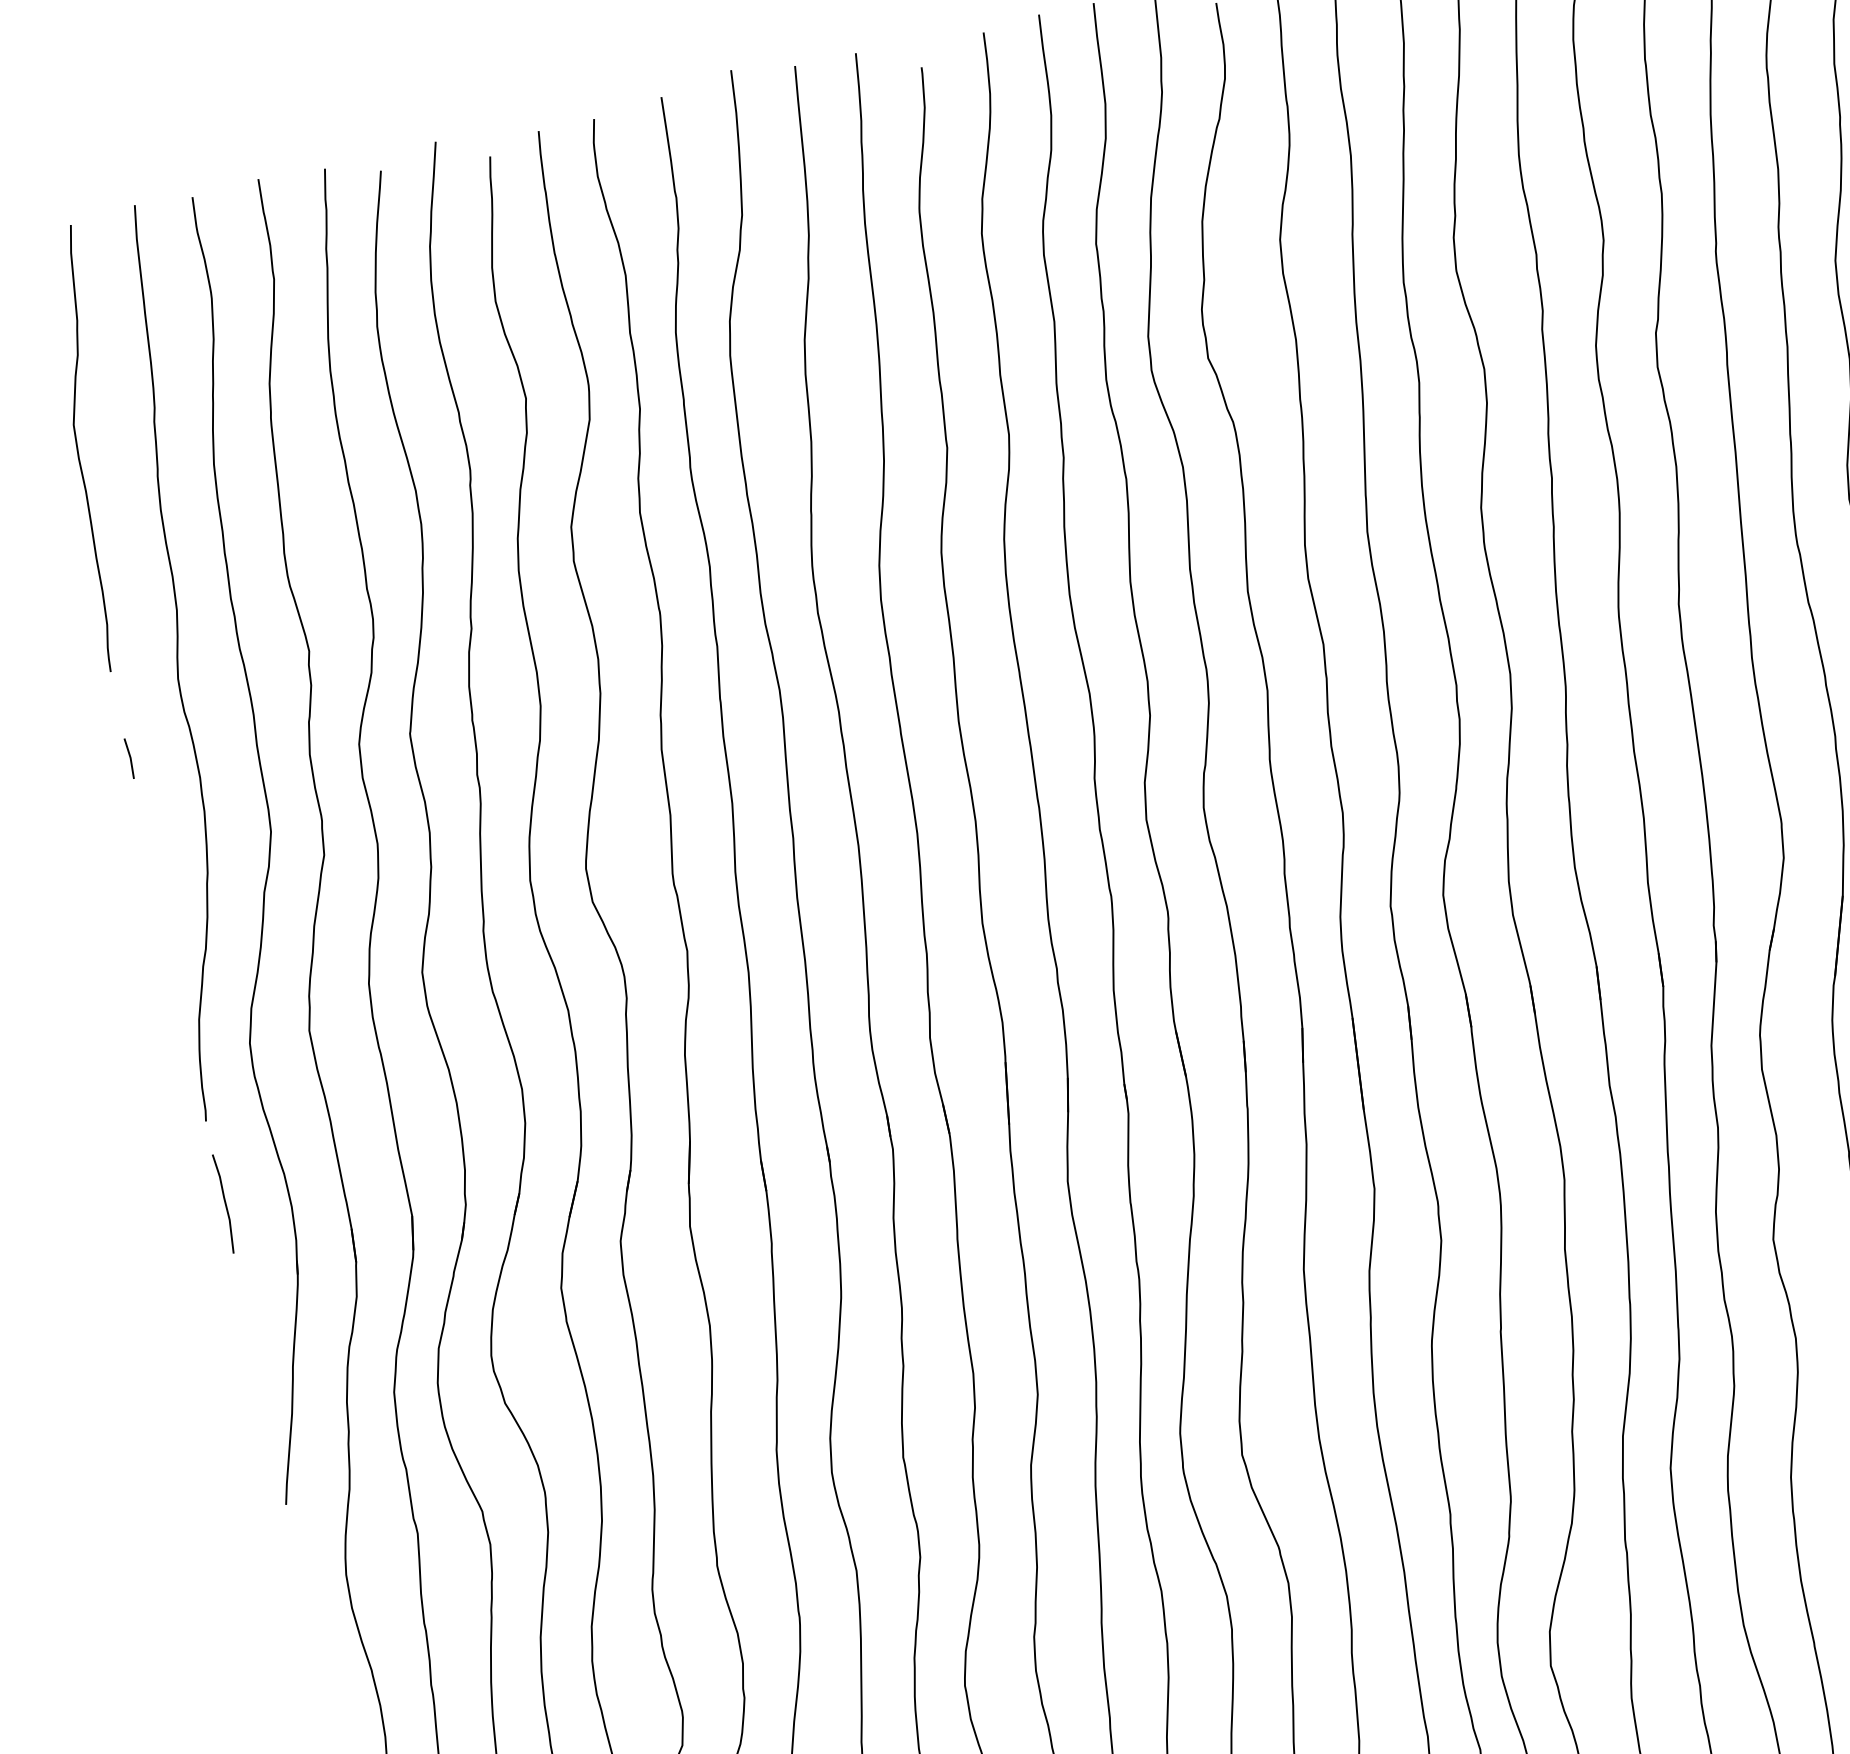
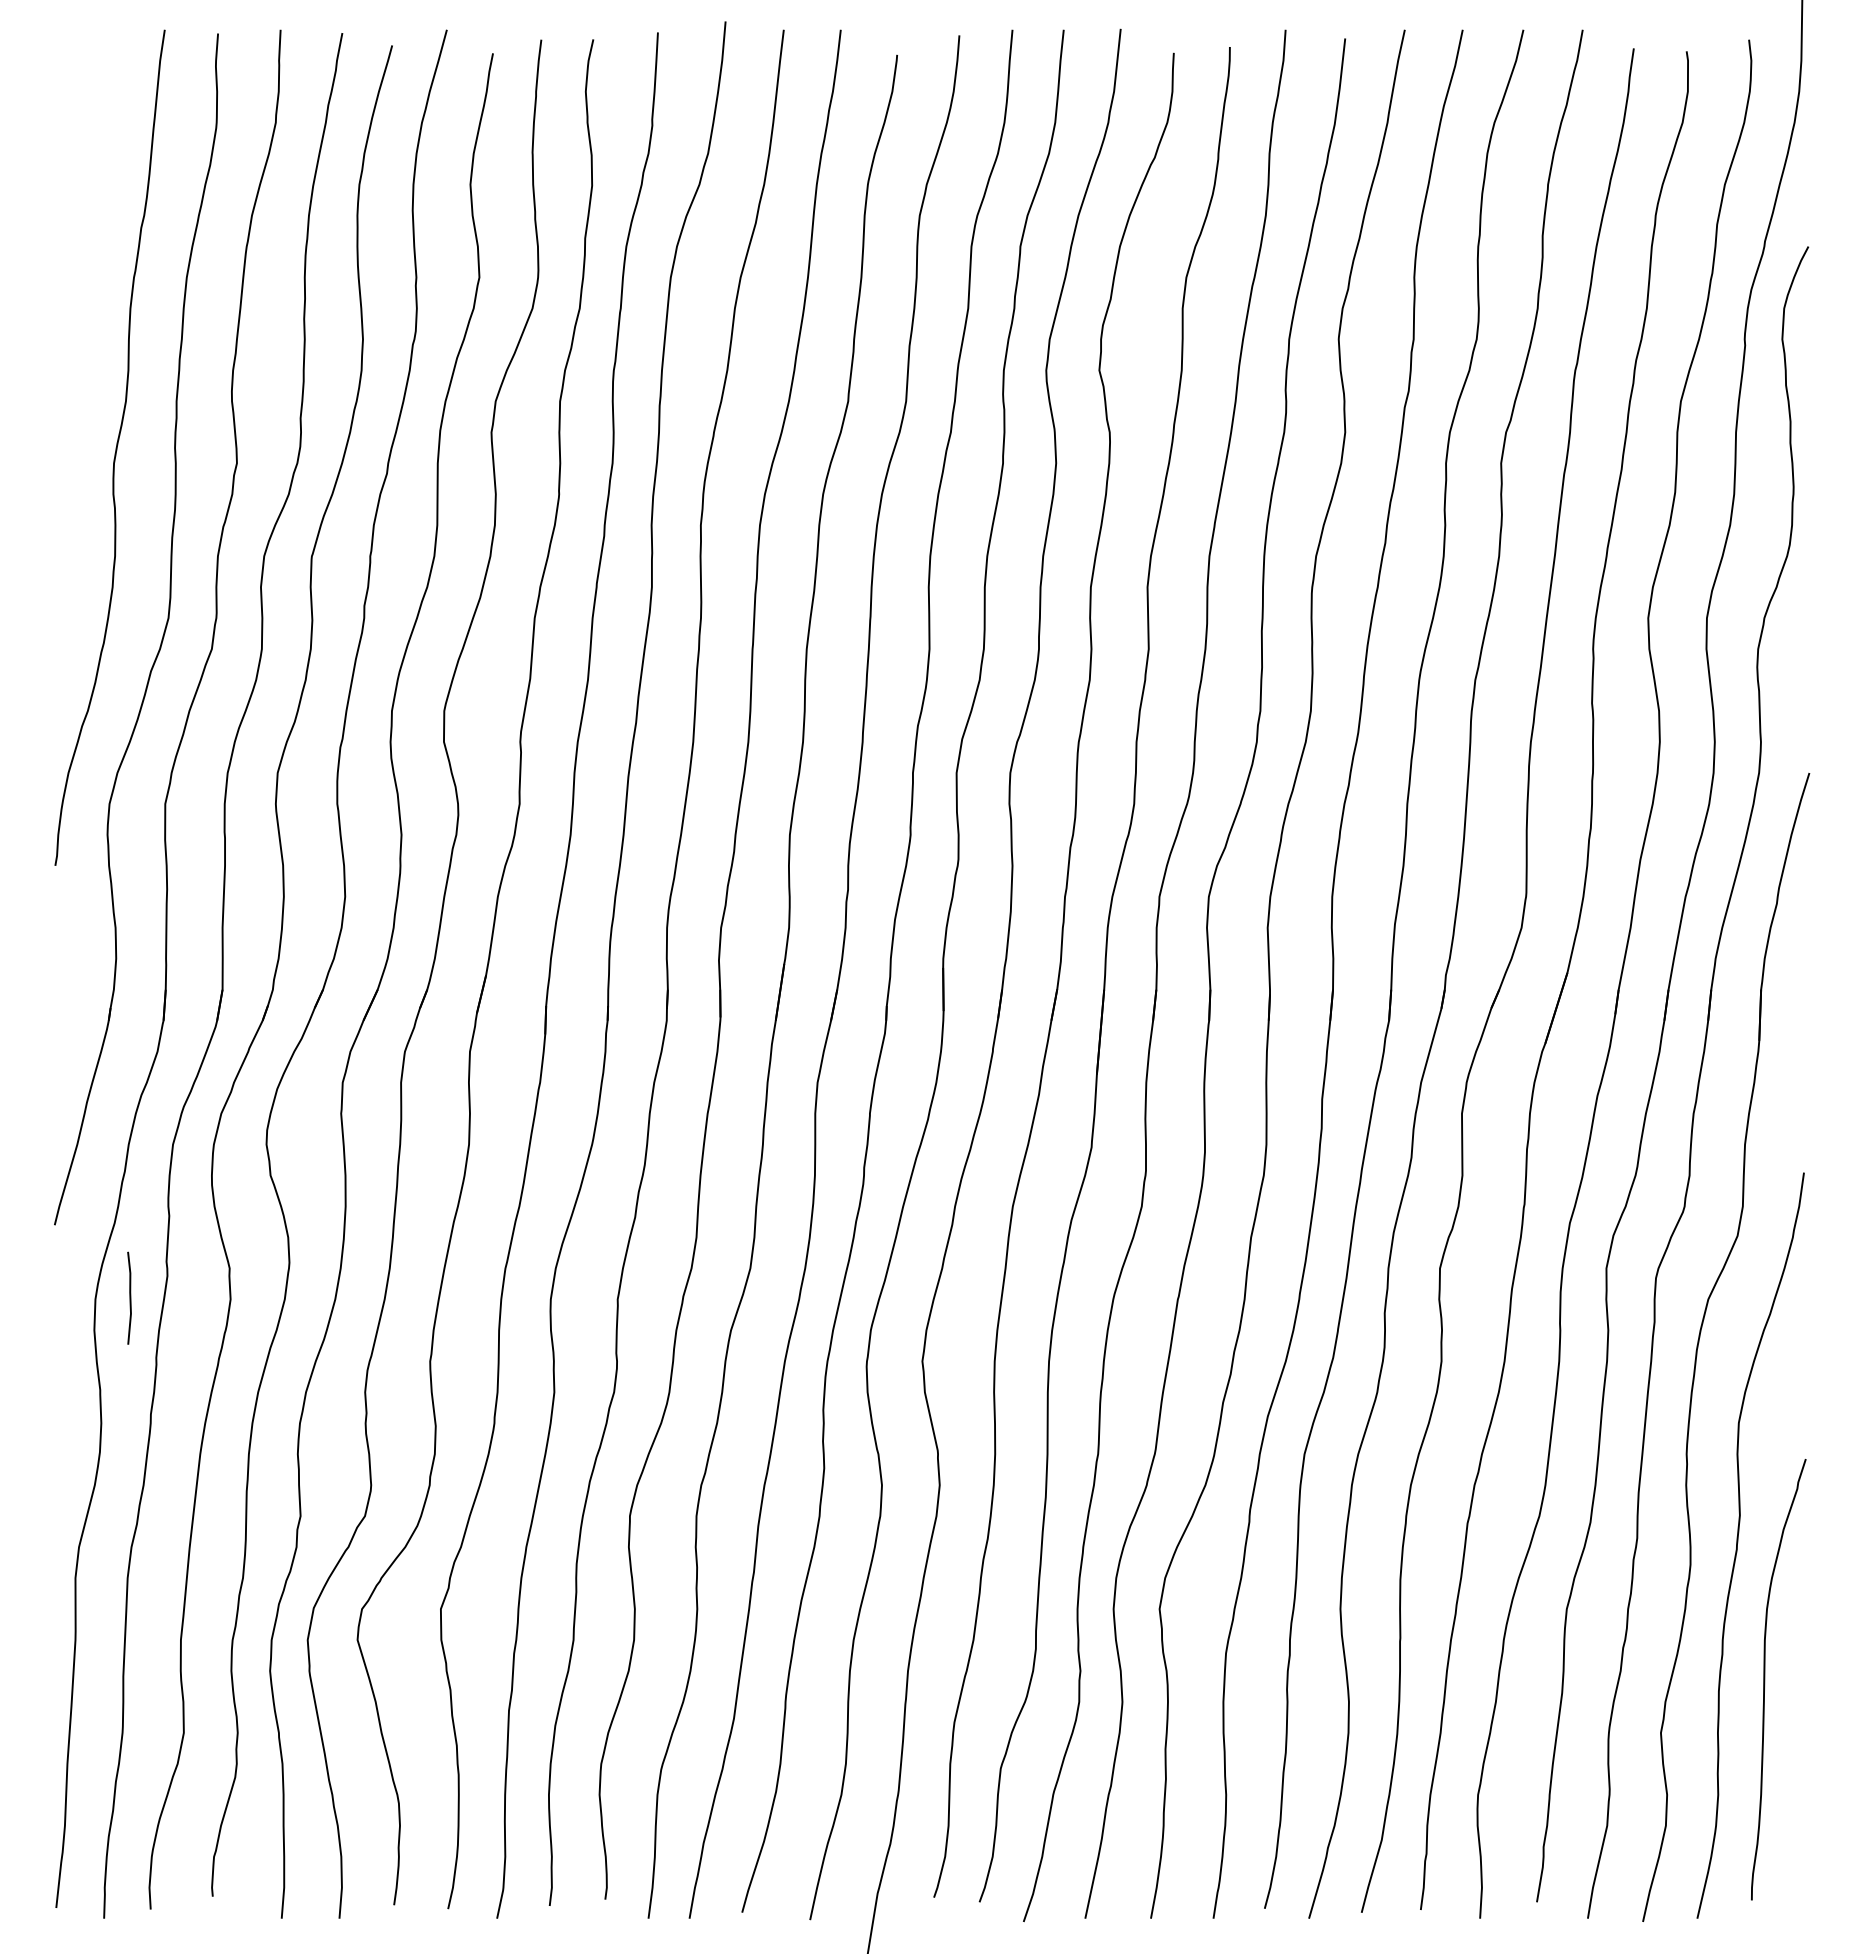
curve: (78, 448) -> (68, 237), removed
line: (129, 758) -> (55, 525), removed
line: (224, 1202) -> (129, 1297), moved

